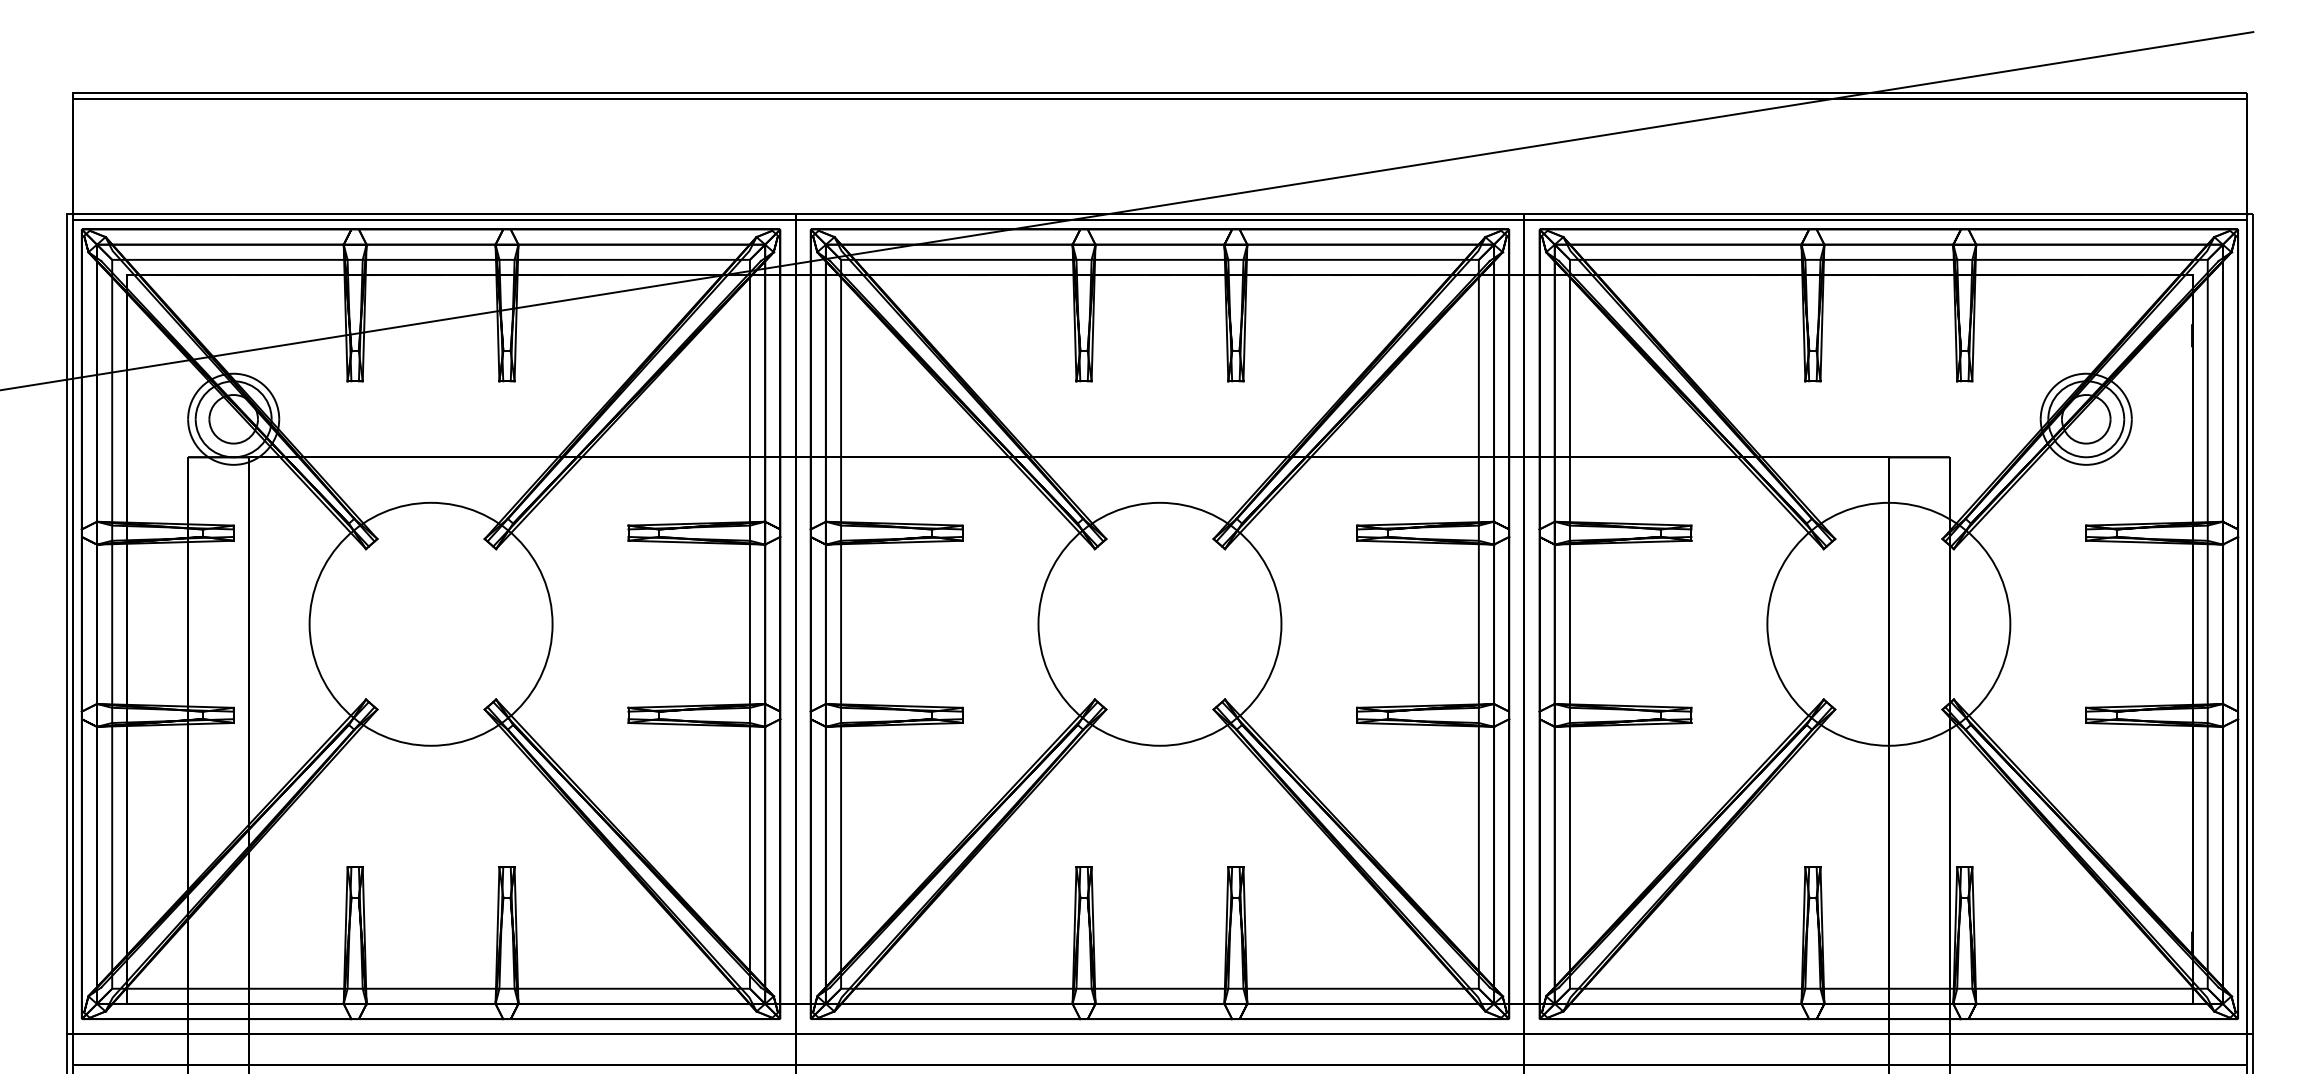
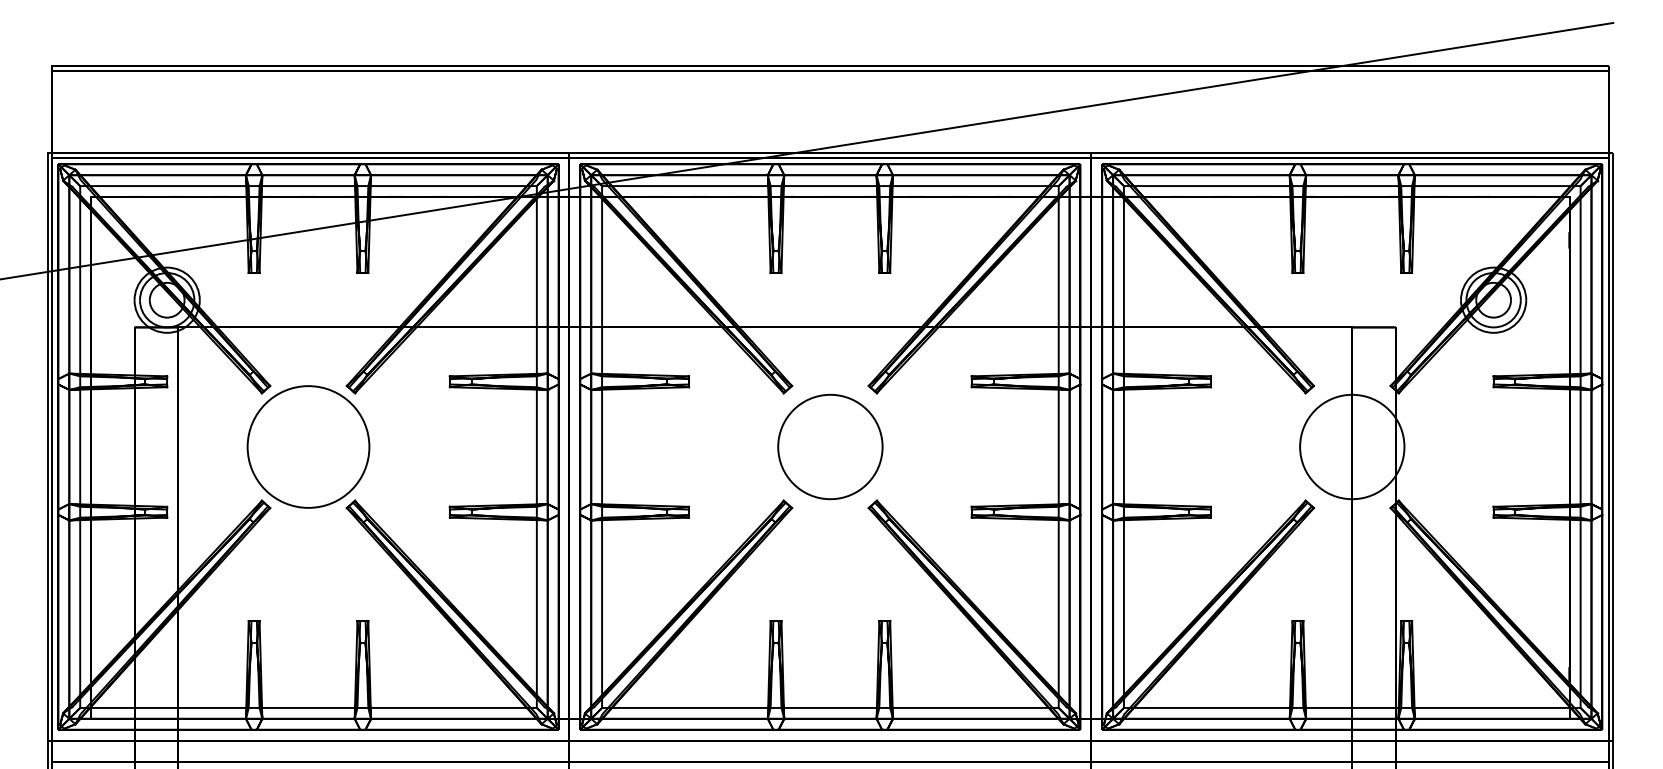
circle: (430, 623) -> (308, 446), size x0.7
circle: (1159, 623) -> (830, 446), size x0.6
circle: (1888, 623) -> (1352, 446), size x0.6

